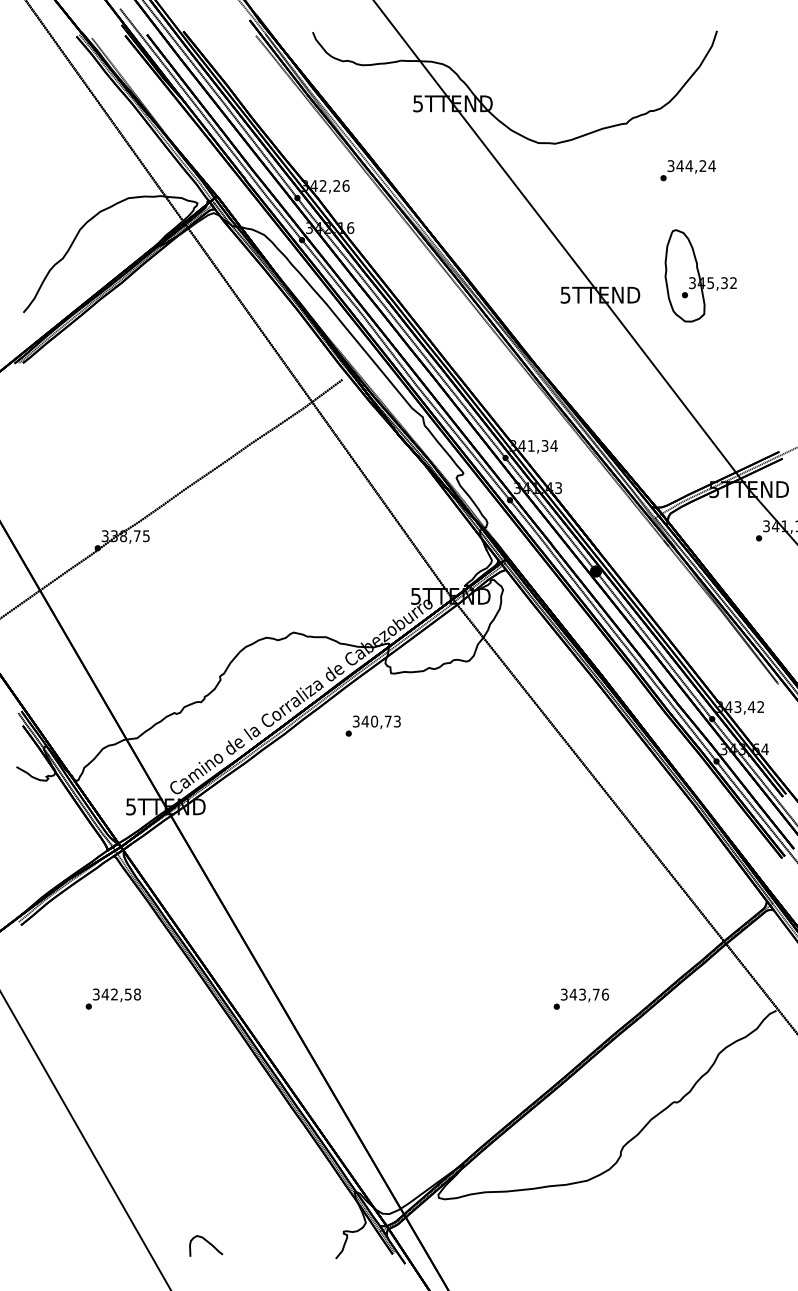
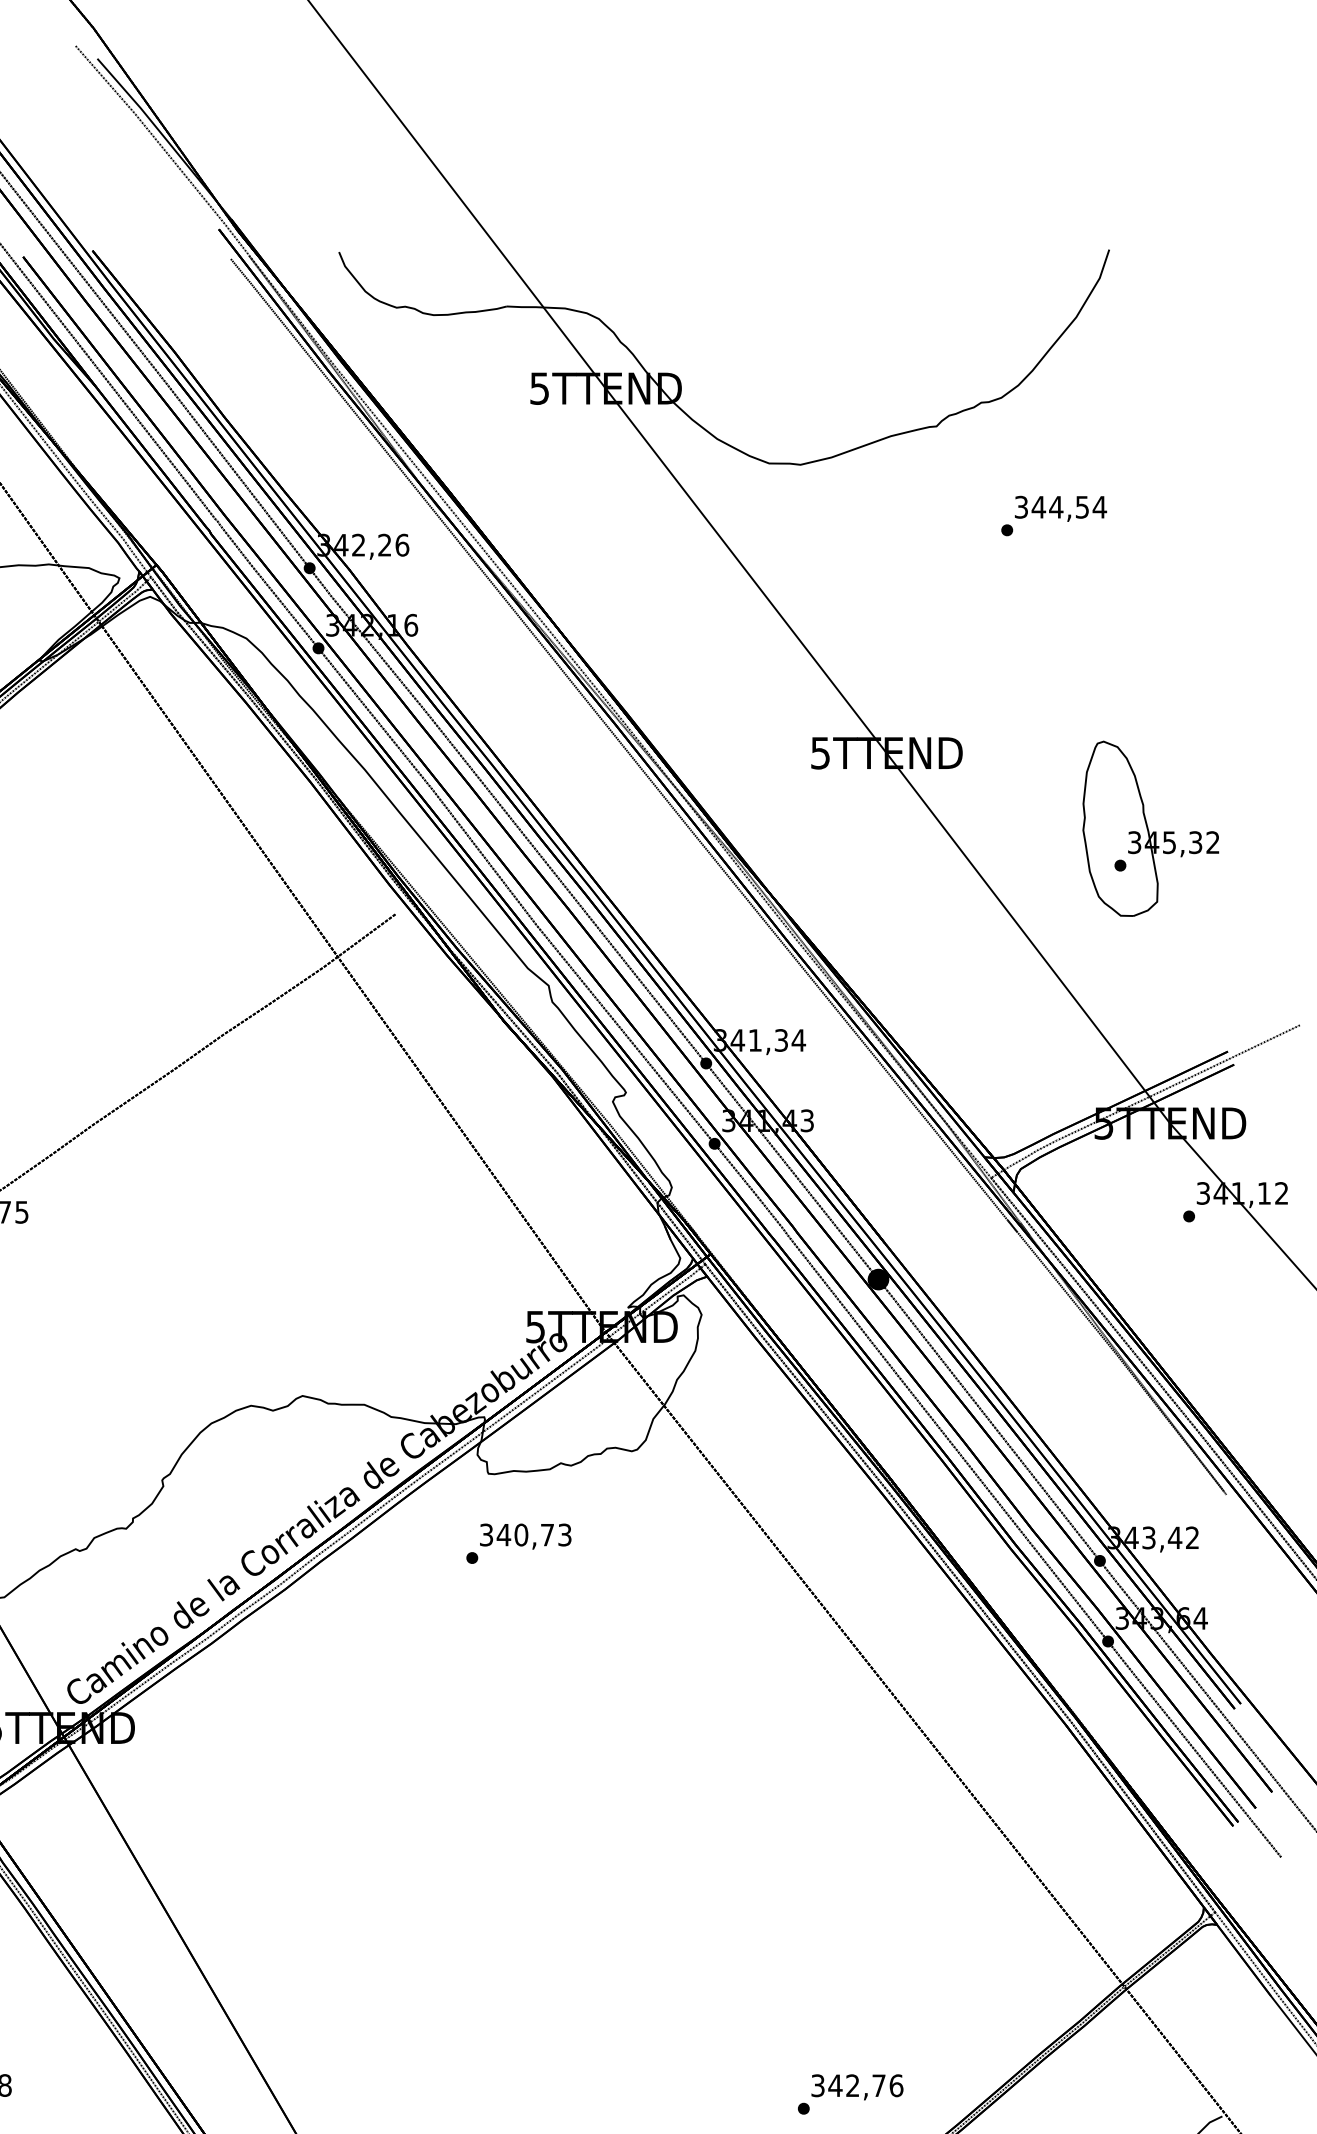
text: (702, 166) -> (1081, 508), 344,24 -> 344,54
part: (700, 275) -> (1149, 828), moved
text: (372, 725) -> (517, 1542), moved
text: (582, 994) -> (852, 2085), 343,76 -> 342,76

